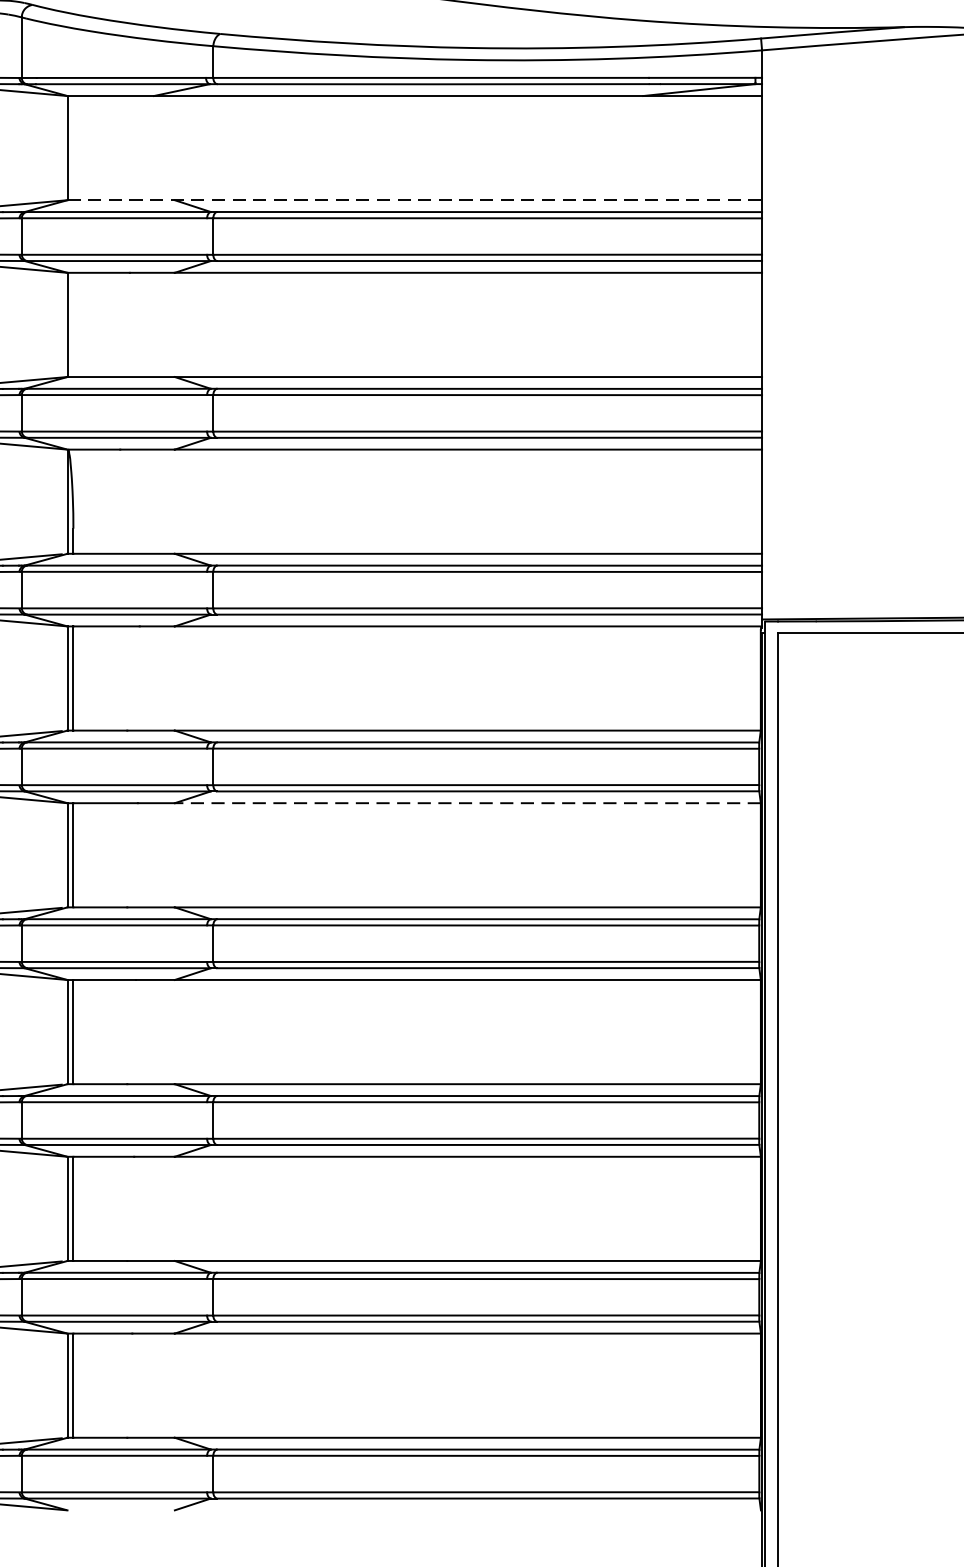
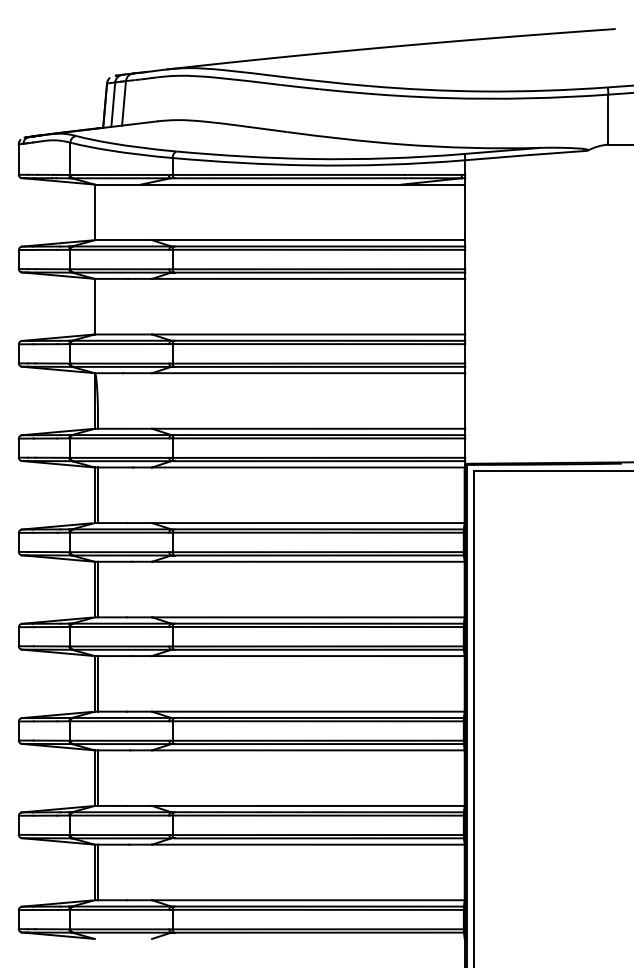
line: (415, 200) -> (280, 240), dashed -> solid
line: (466, 802) -> (307, 561), dashed -> solid

